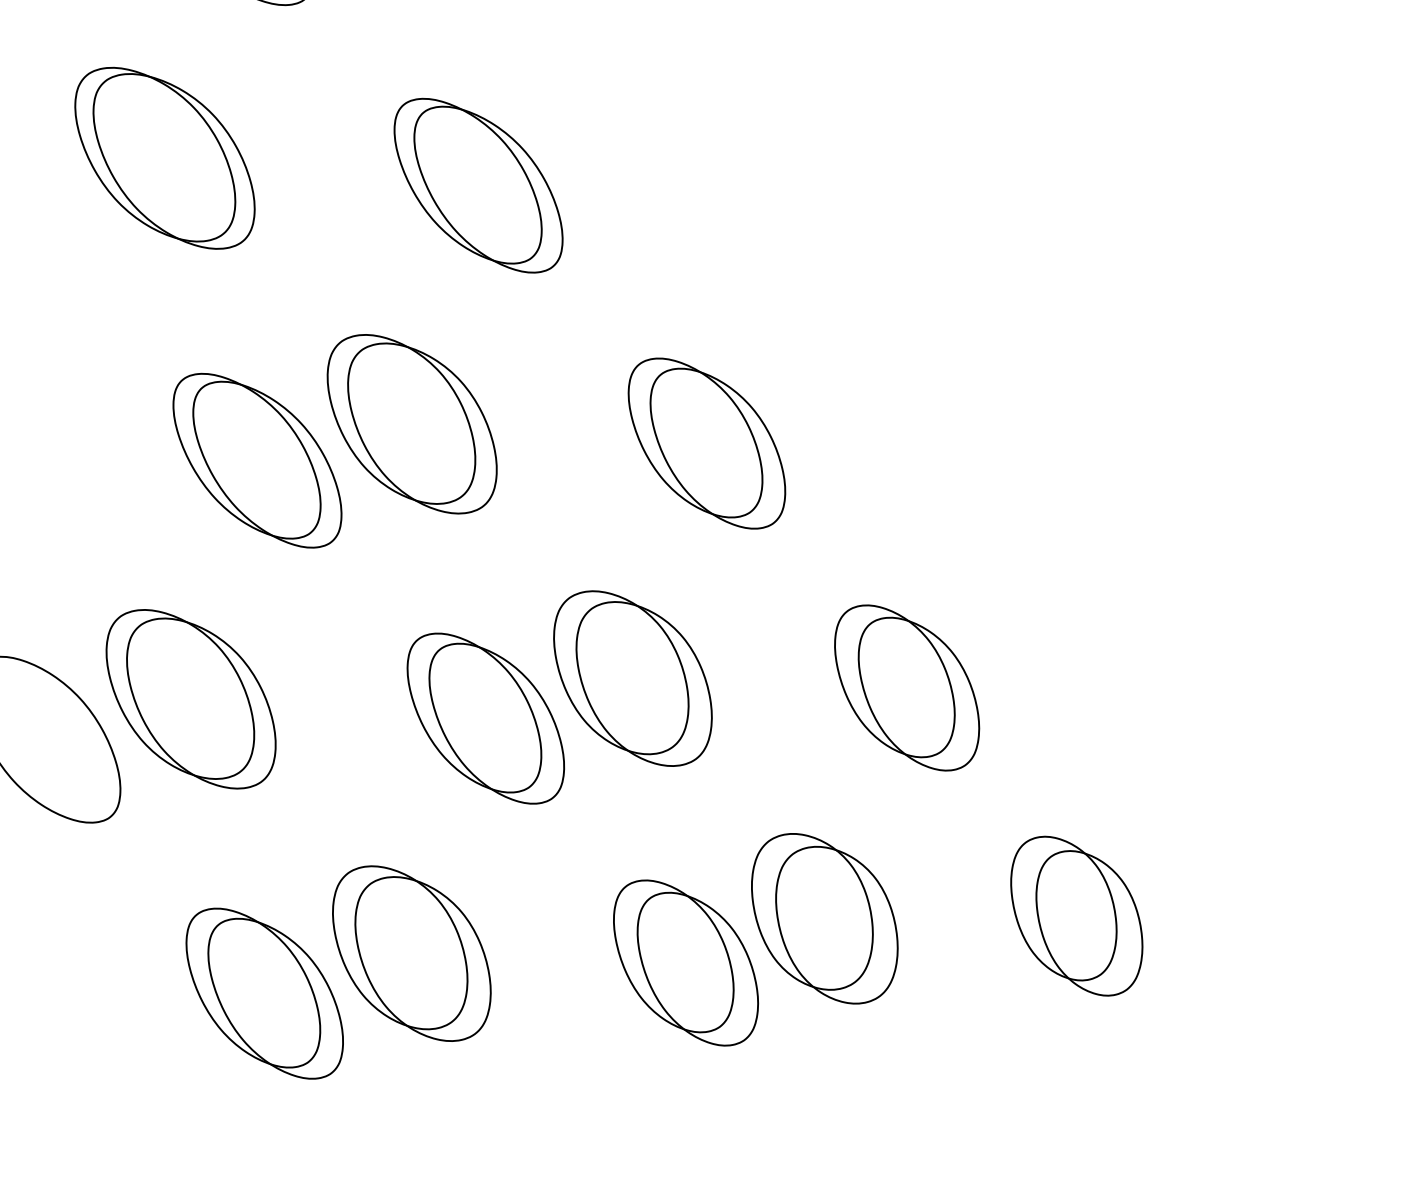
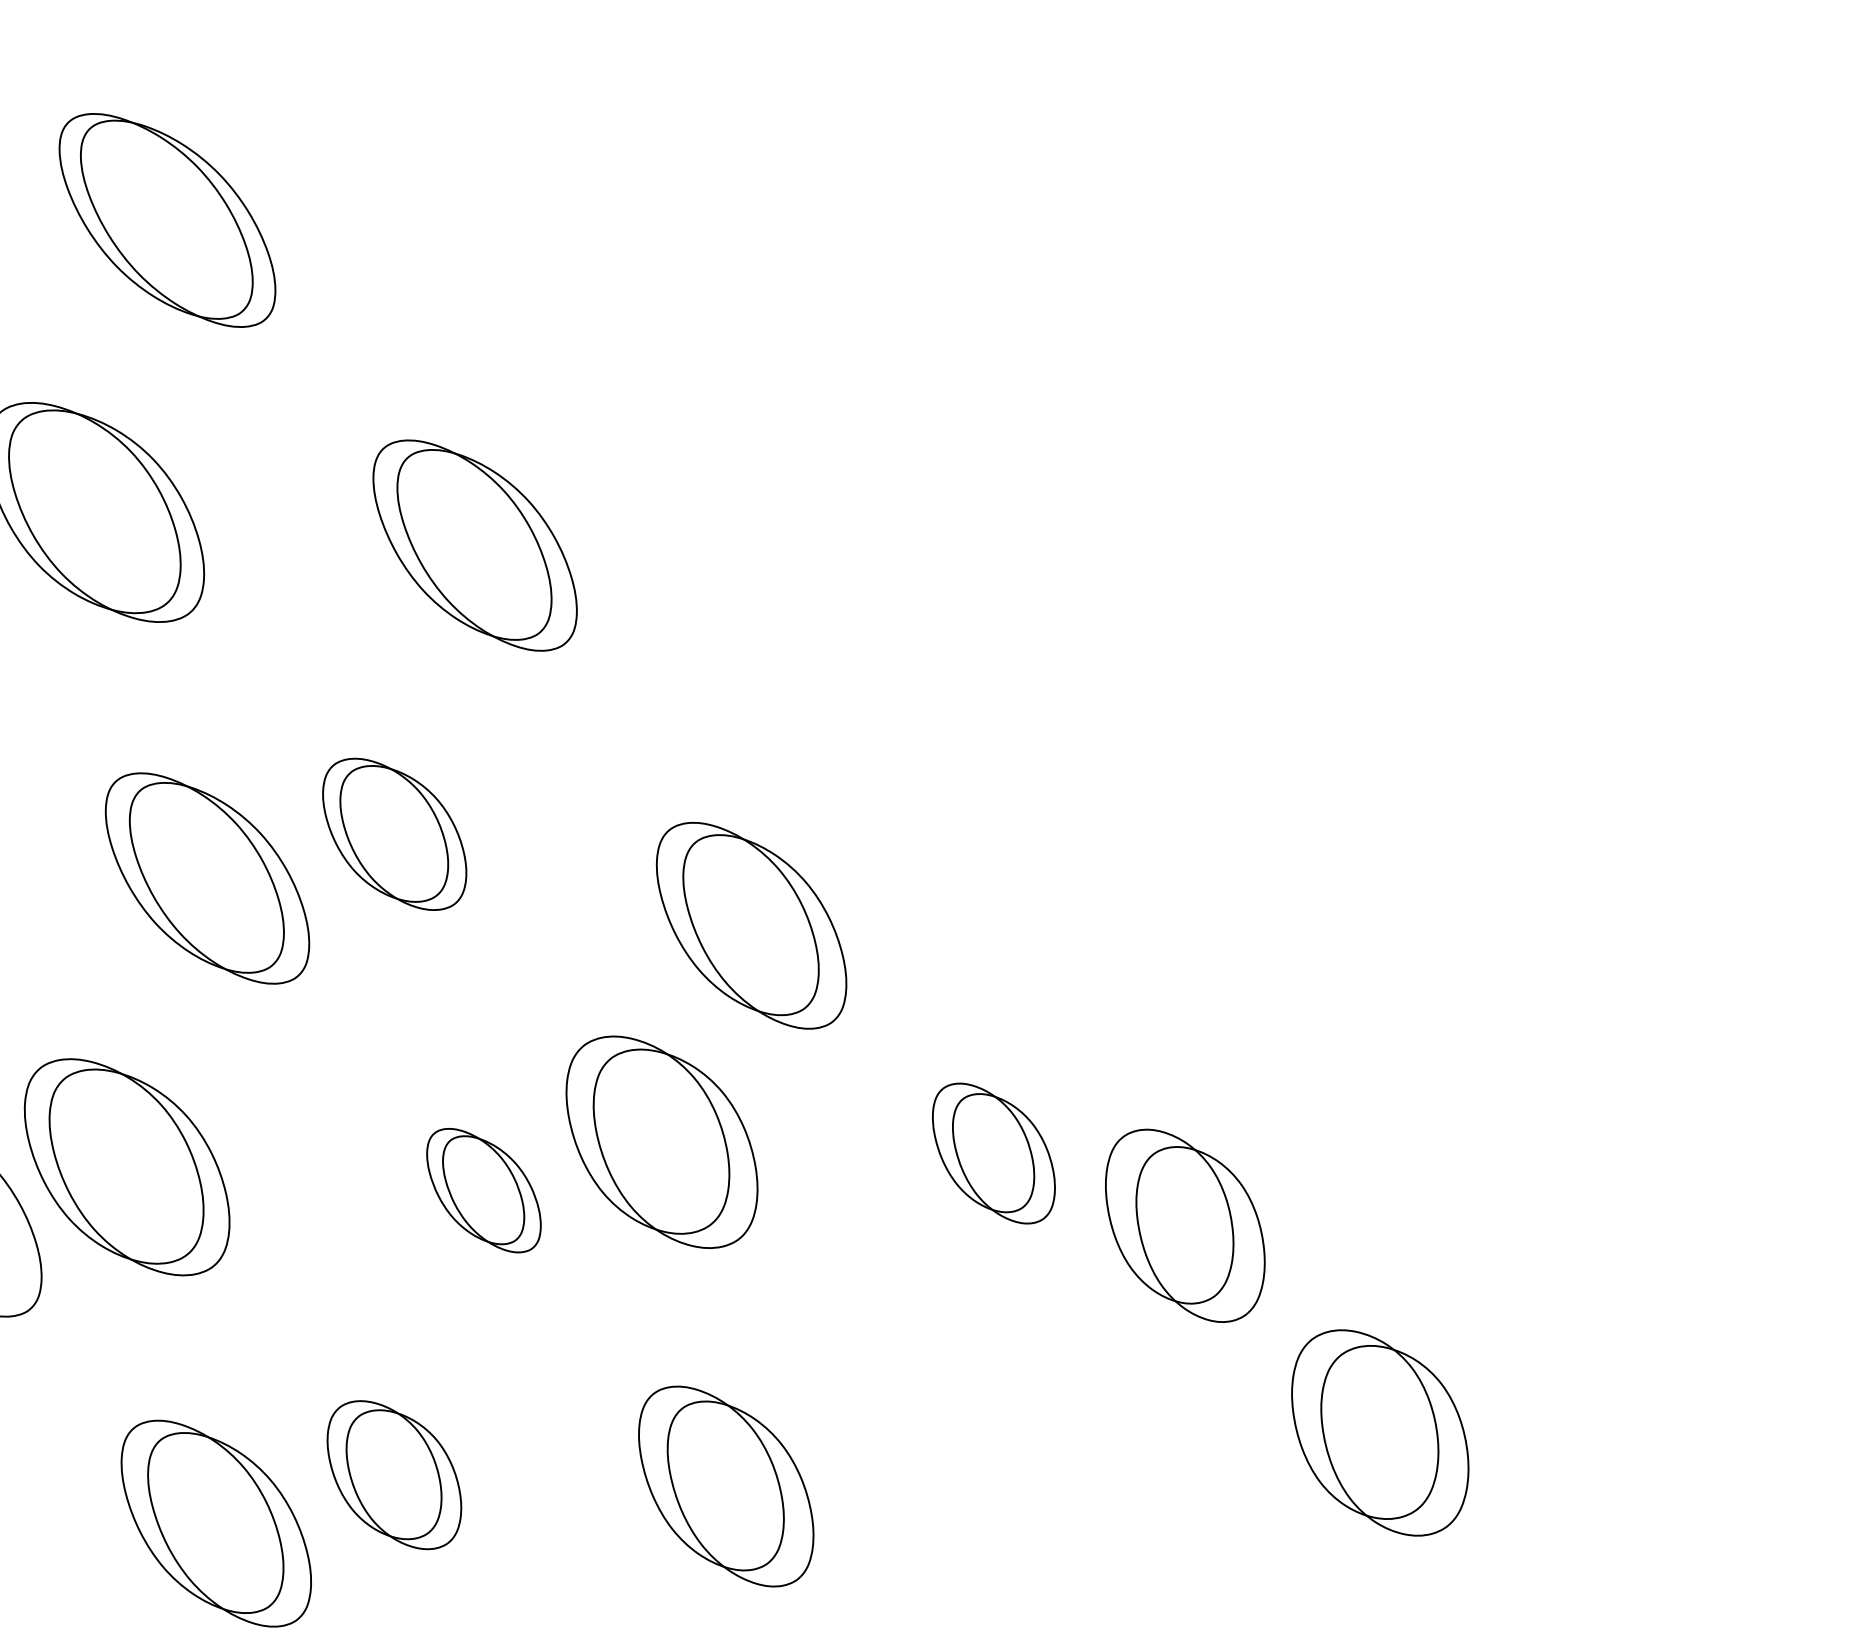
part: (411, 424) -> (394, 834), size x0.7
part: (706, 443) -> (751, 925), moved
part: (906, 687) -> (993, 1153), size x0.7
part: (485, 718) -> (483, 1190), size x0.6
part: (1076, 915) -> (1185, 1225), moved
part: (825, 918) -> (1380, 1432), moved
part: (411, 953) -> (394, 1474), size x0.7

